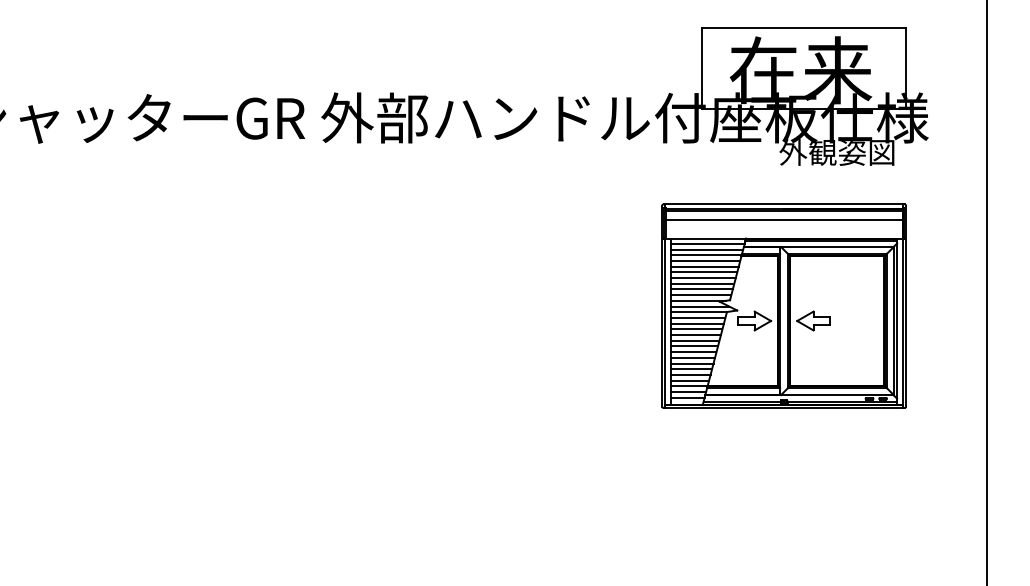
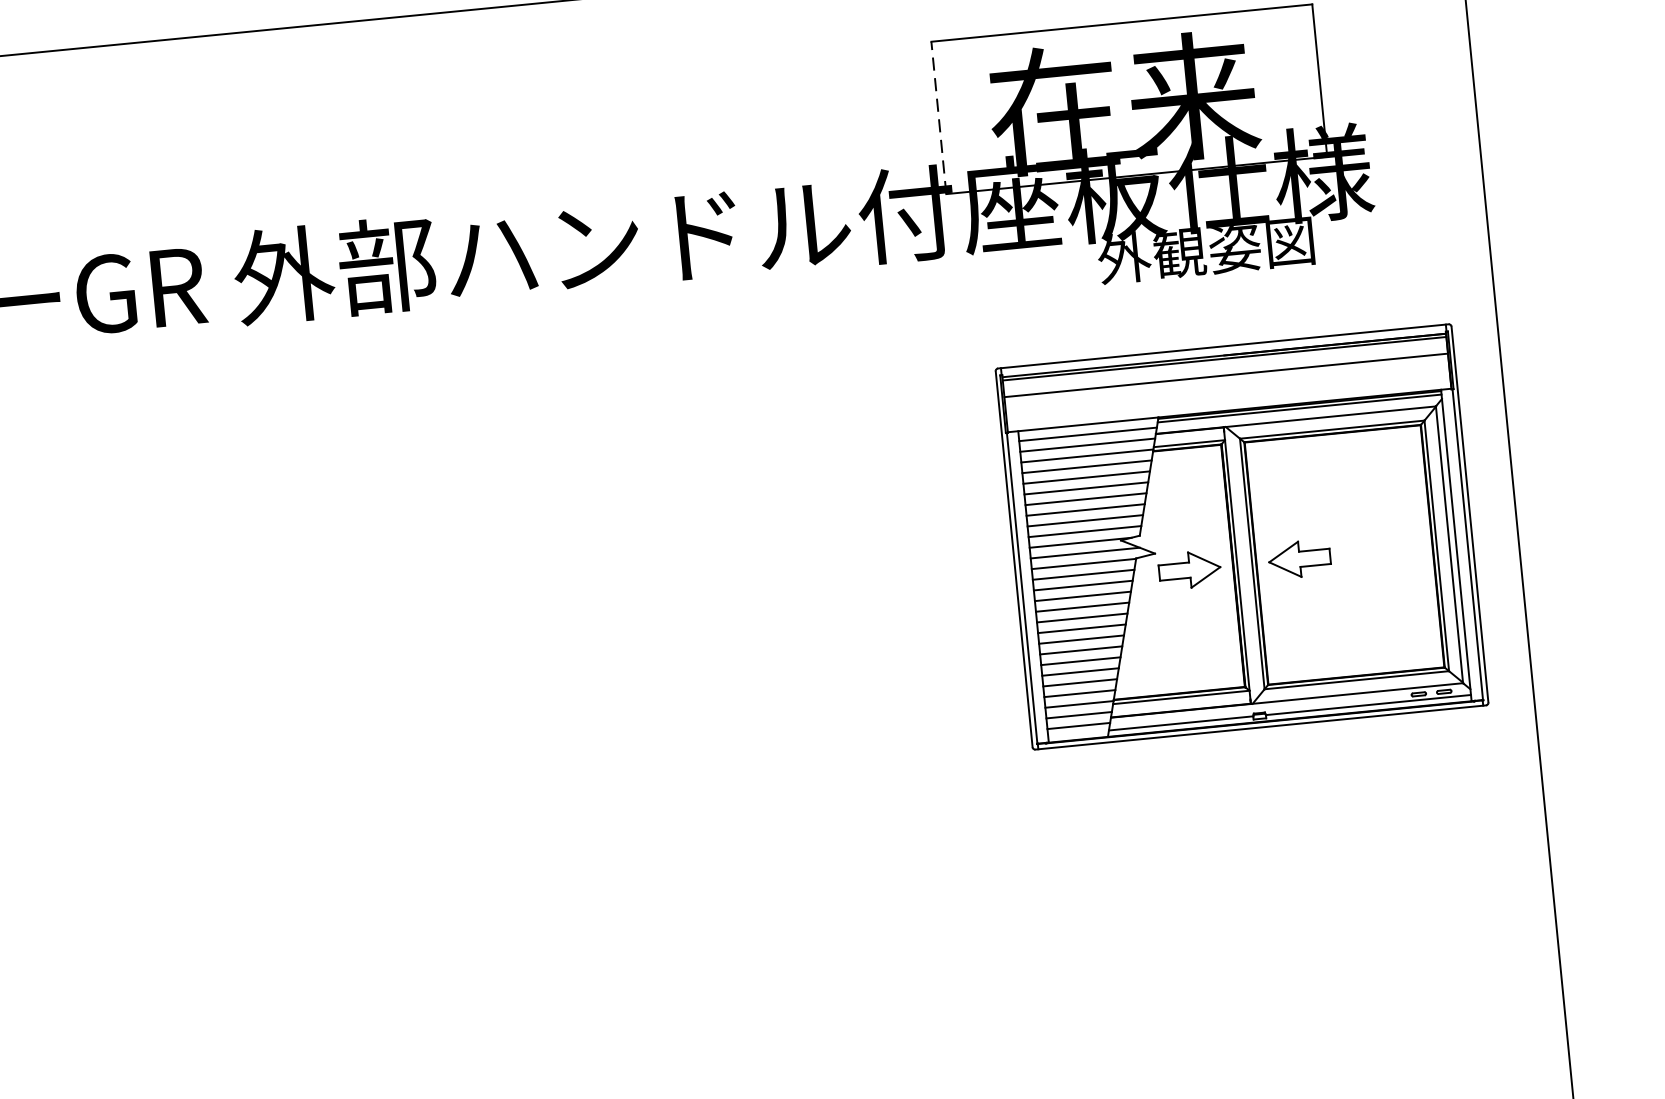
line: (702, 68) -> (939, 117), solid -> dashed
part: (783, 305) -> (1240, 535), moved

